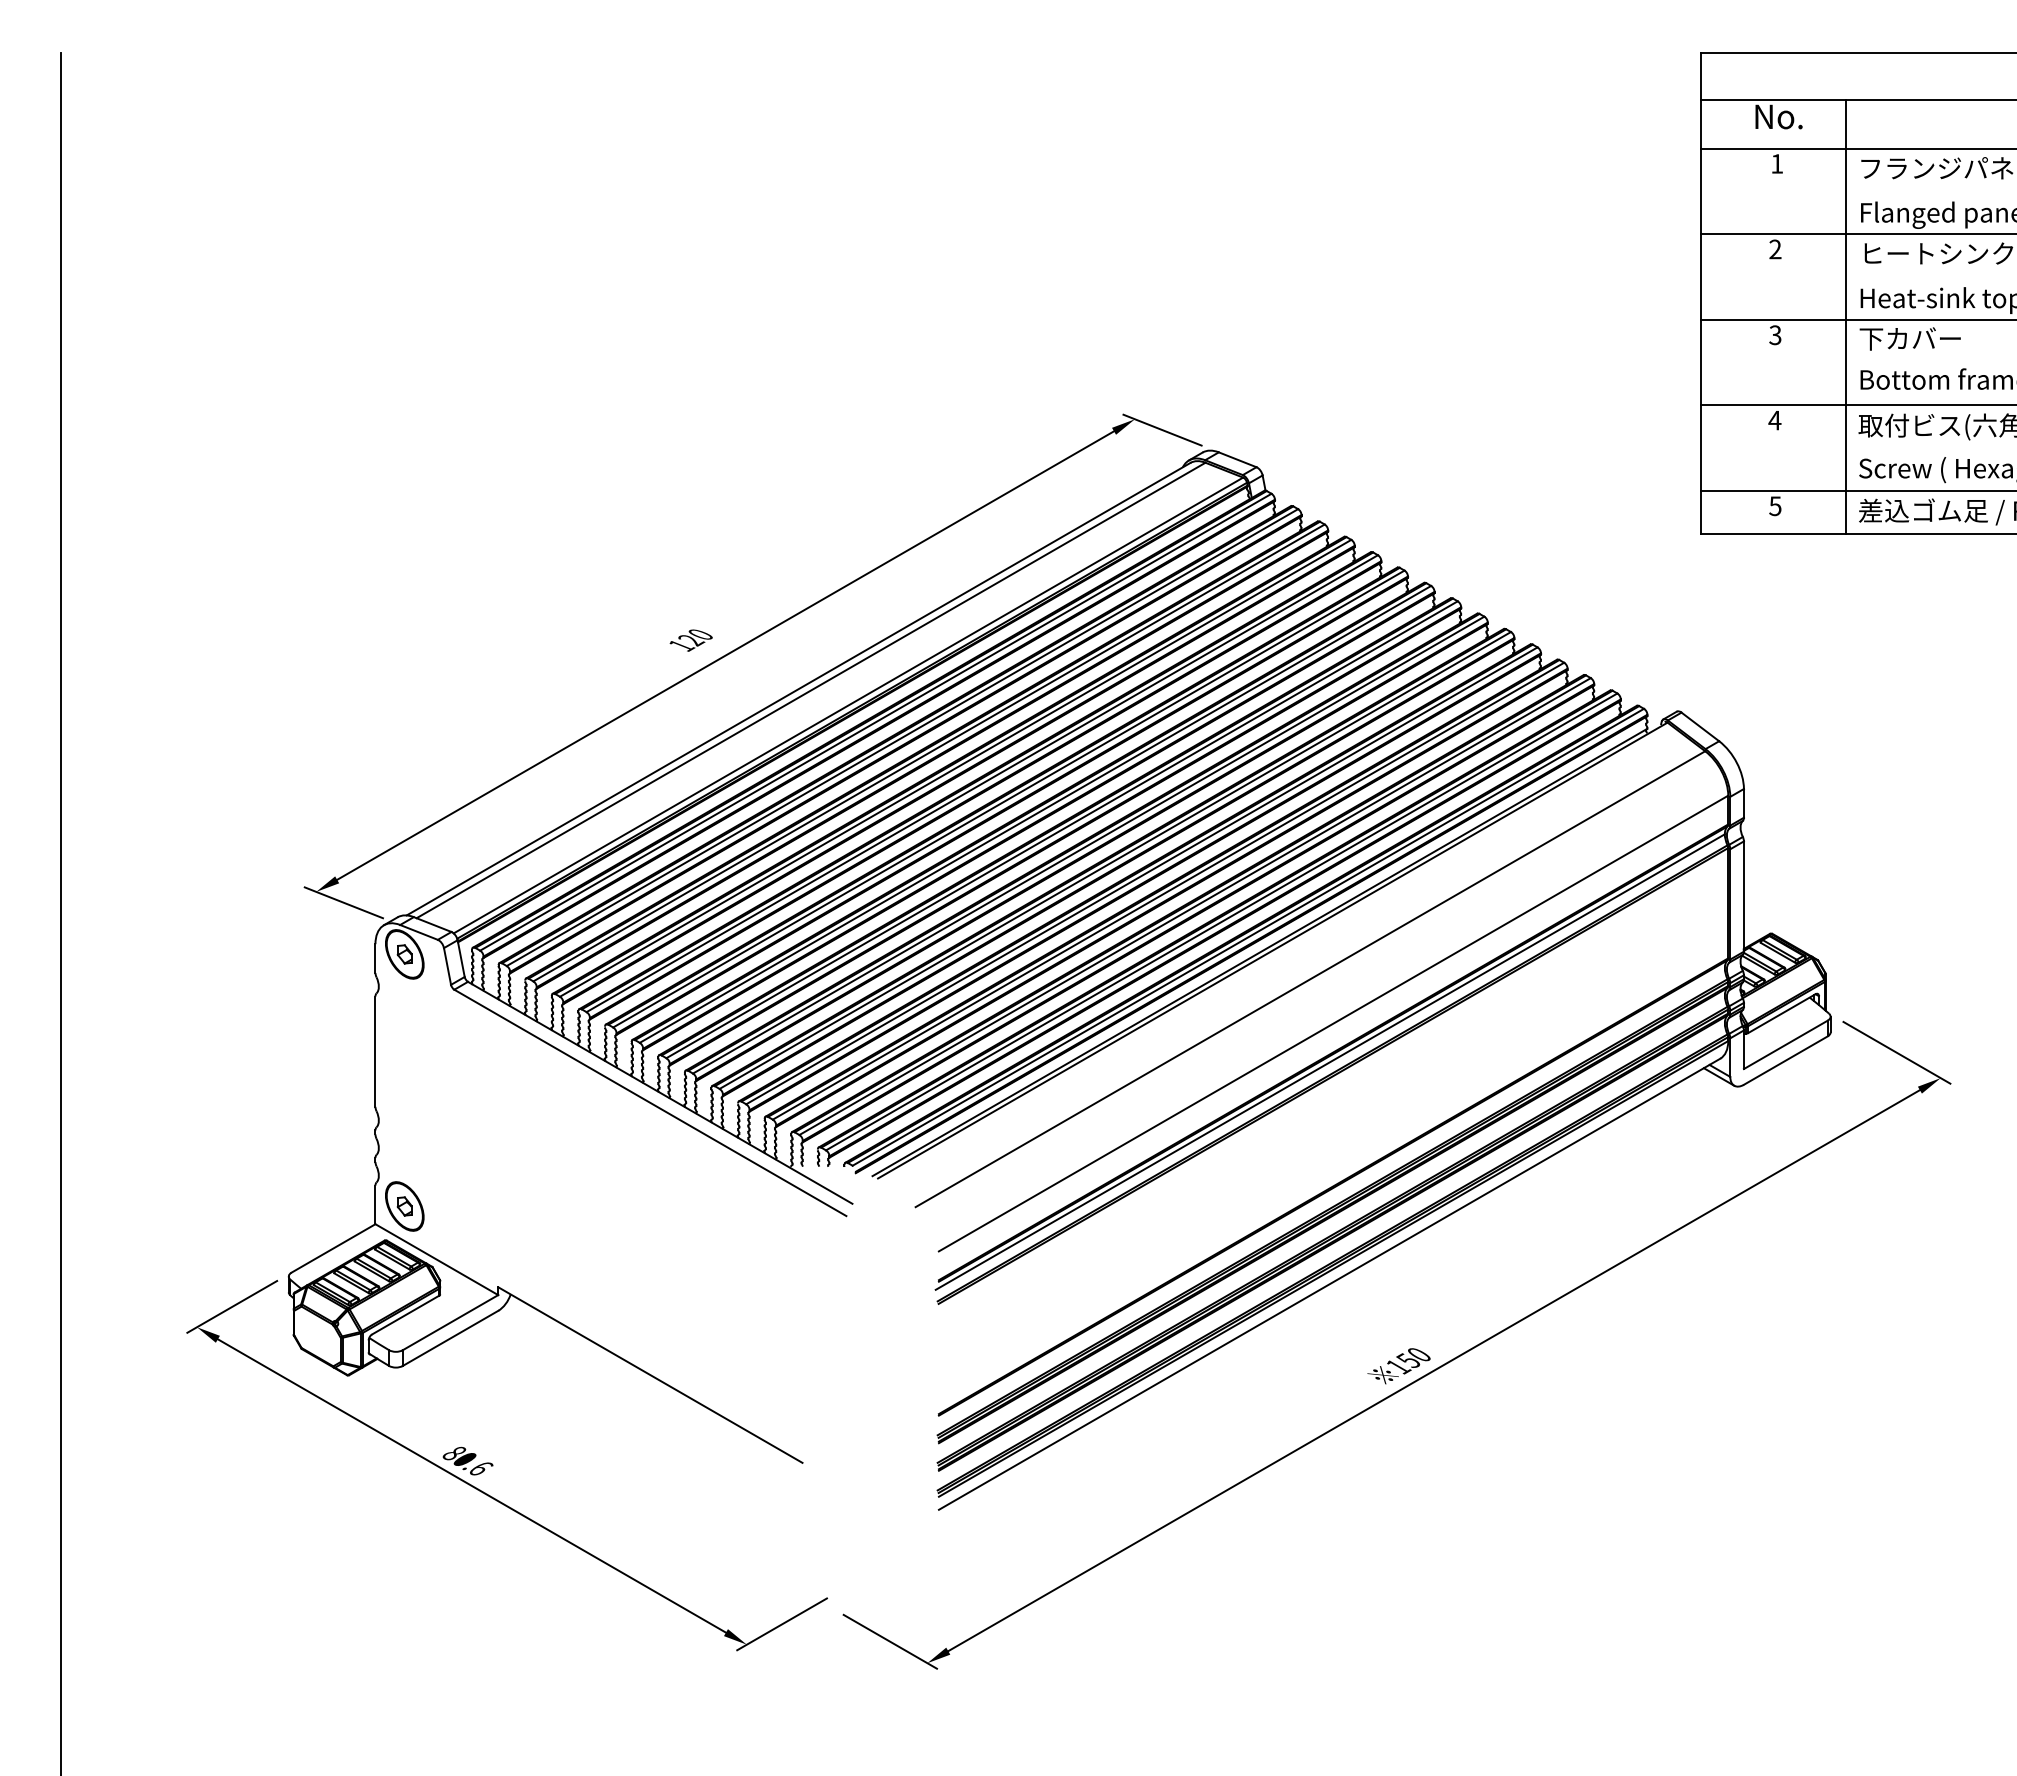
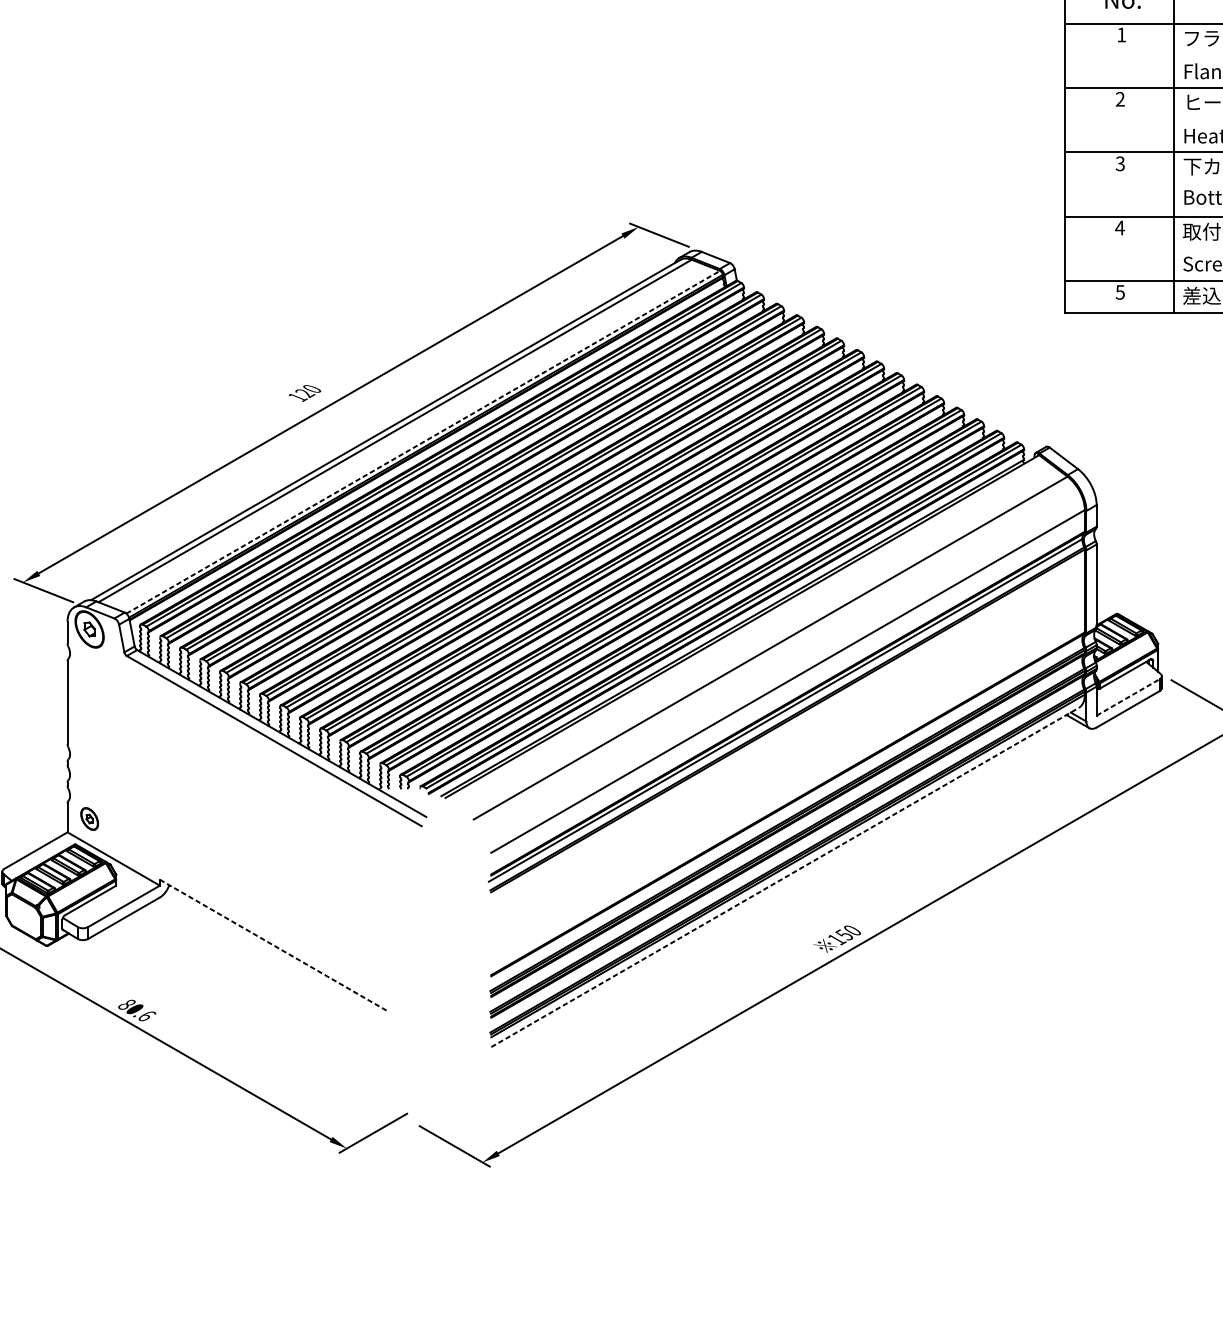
line: (848, 705) -> (423, 442), solid -> dashed
line: (1786, 1044) -> (1128, 697), solid -> dashed
part: (404, 1206) -> (89, 819), size x0.6
line: (1330, 1284) -> (785, 877), solid -> dashed
line: (650, 1375) -> (274, 946), solid -> dashed

